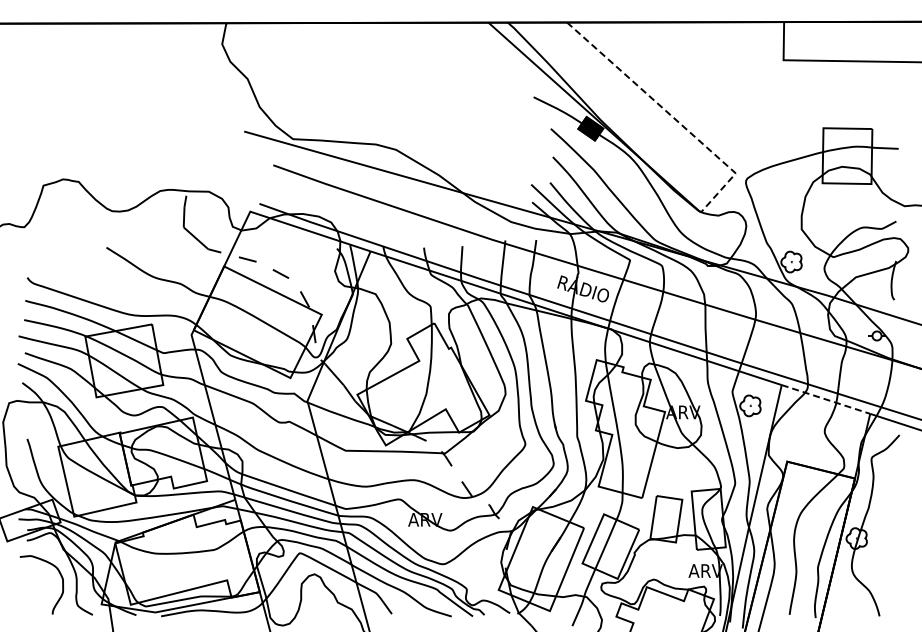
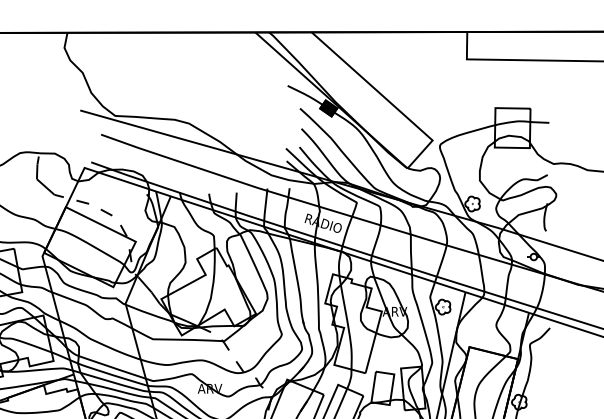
line: (671, 116) -> (386, 99), dashed -> solid
line: (825, 399) -> (496, 302), dashed -> solid

